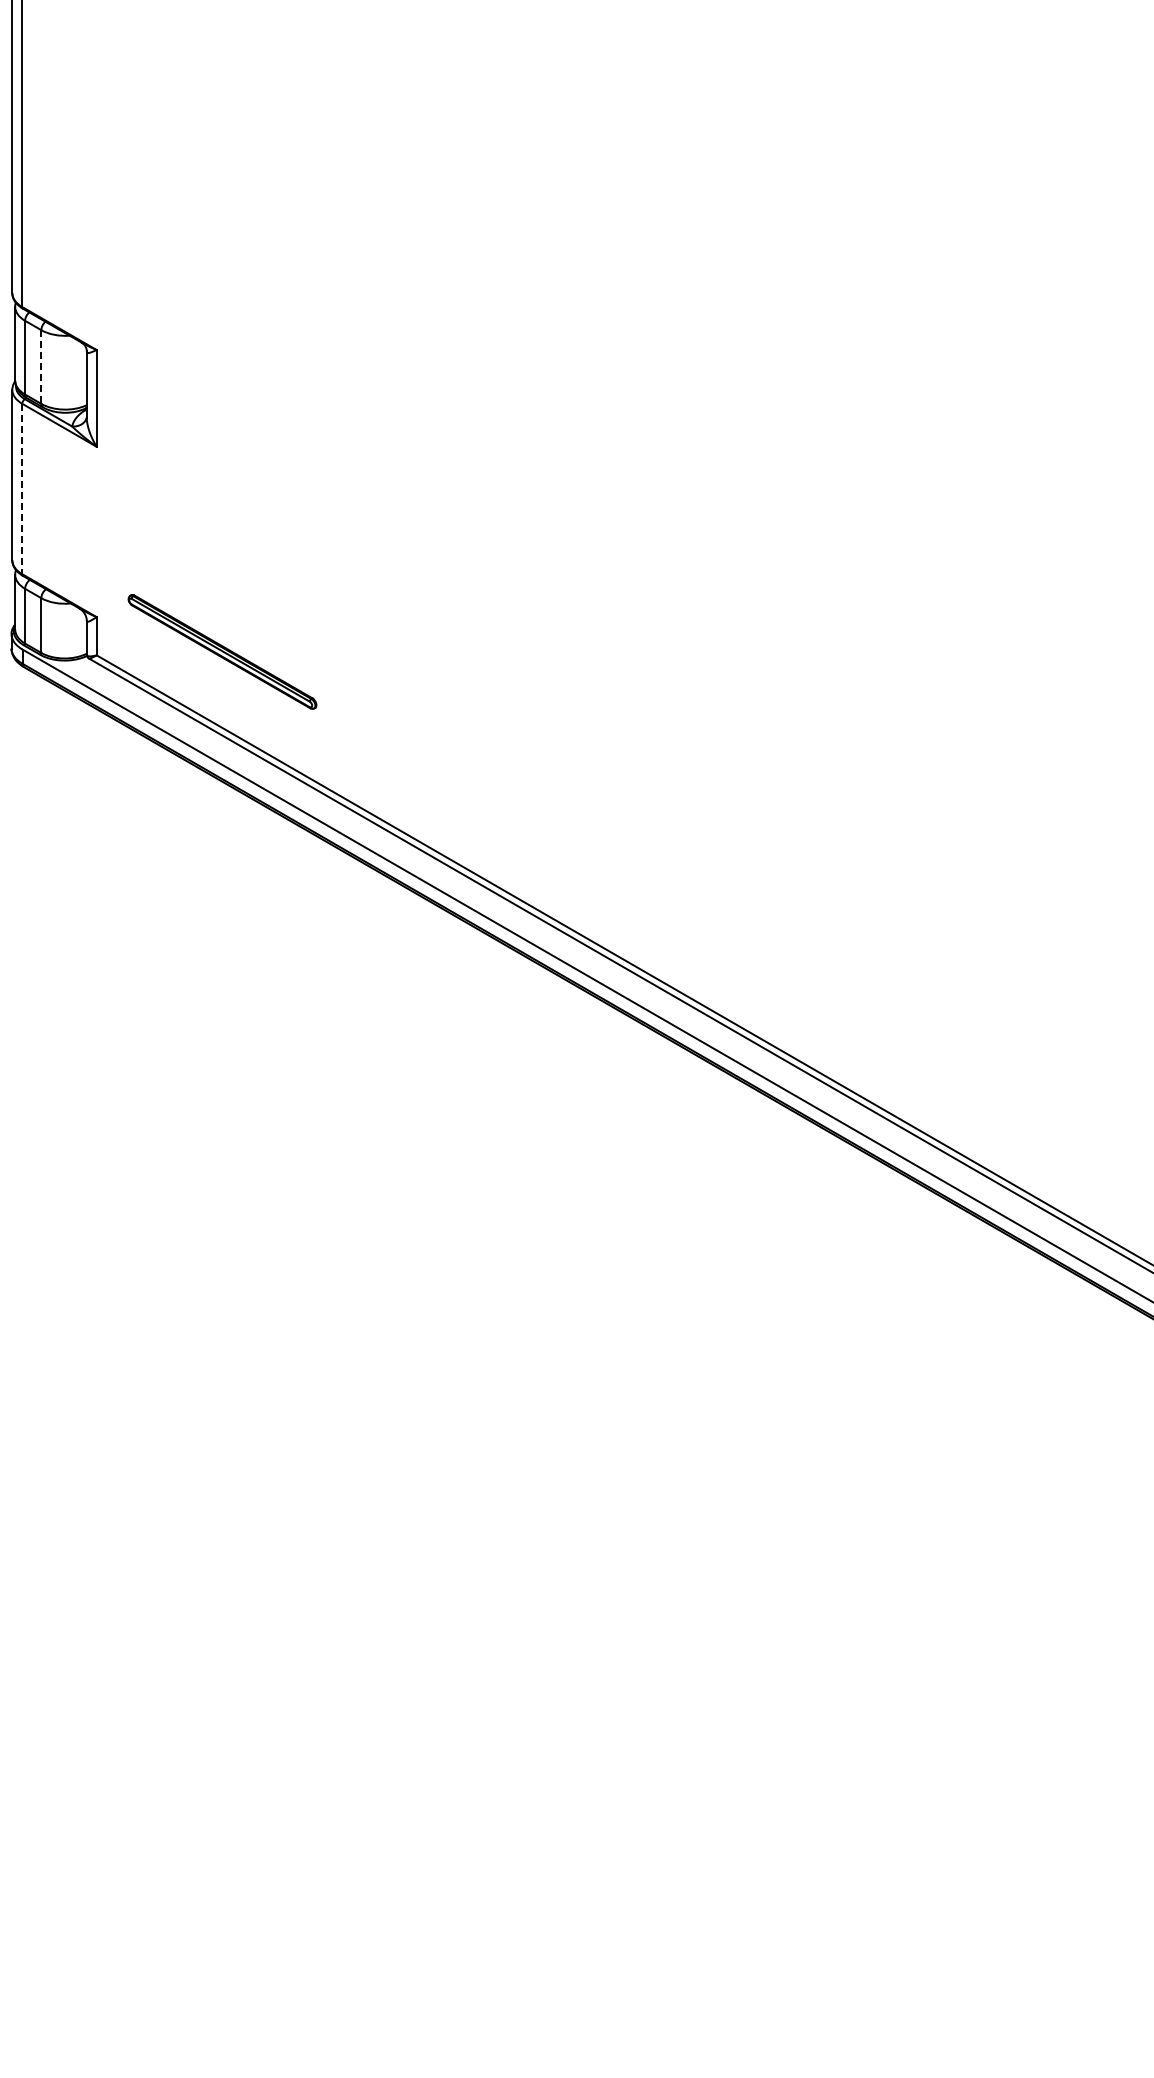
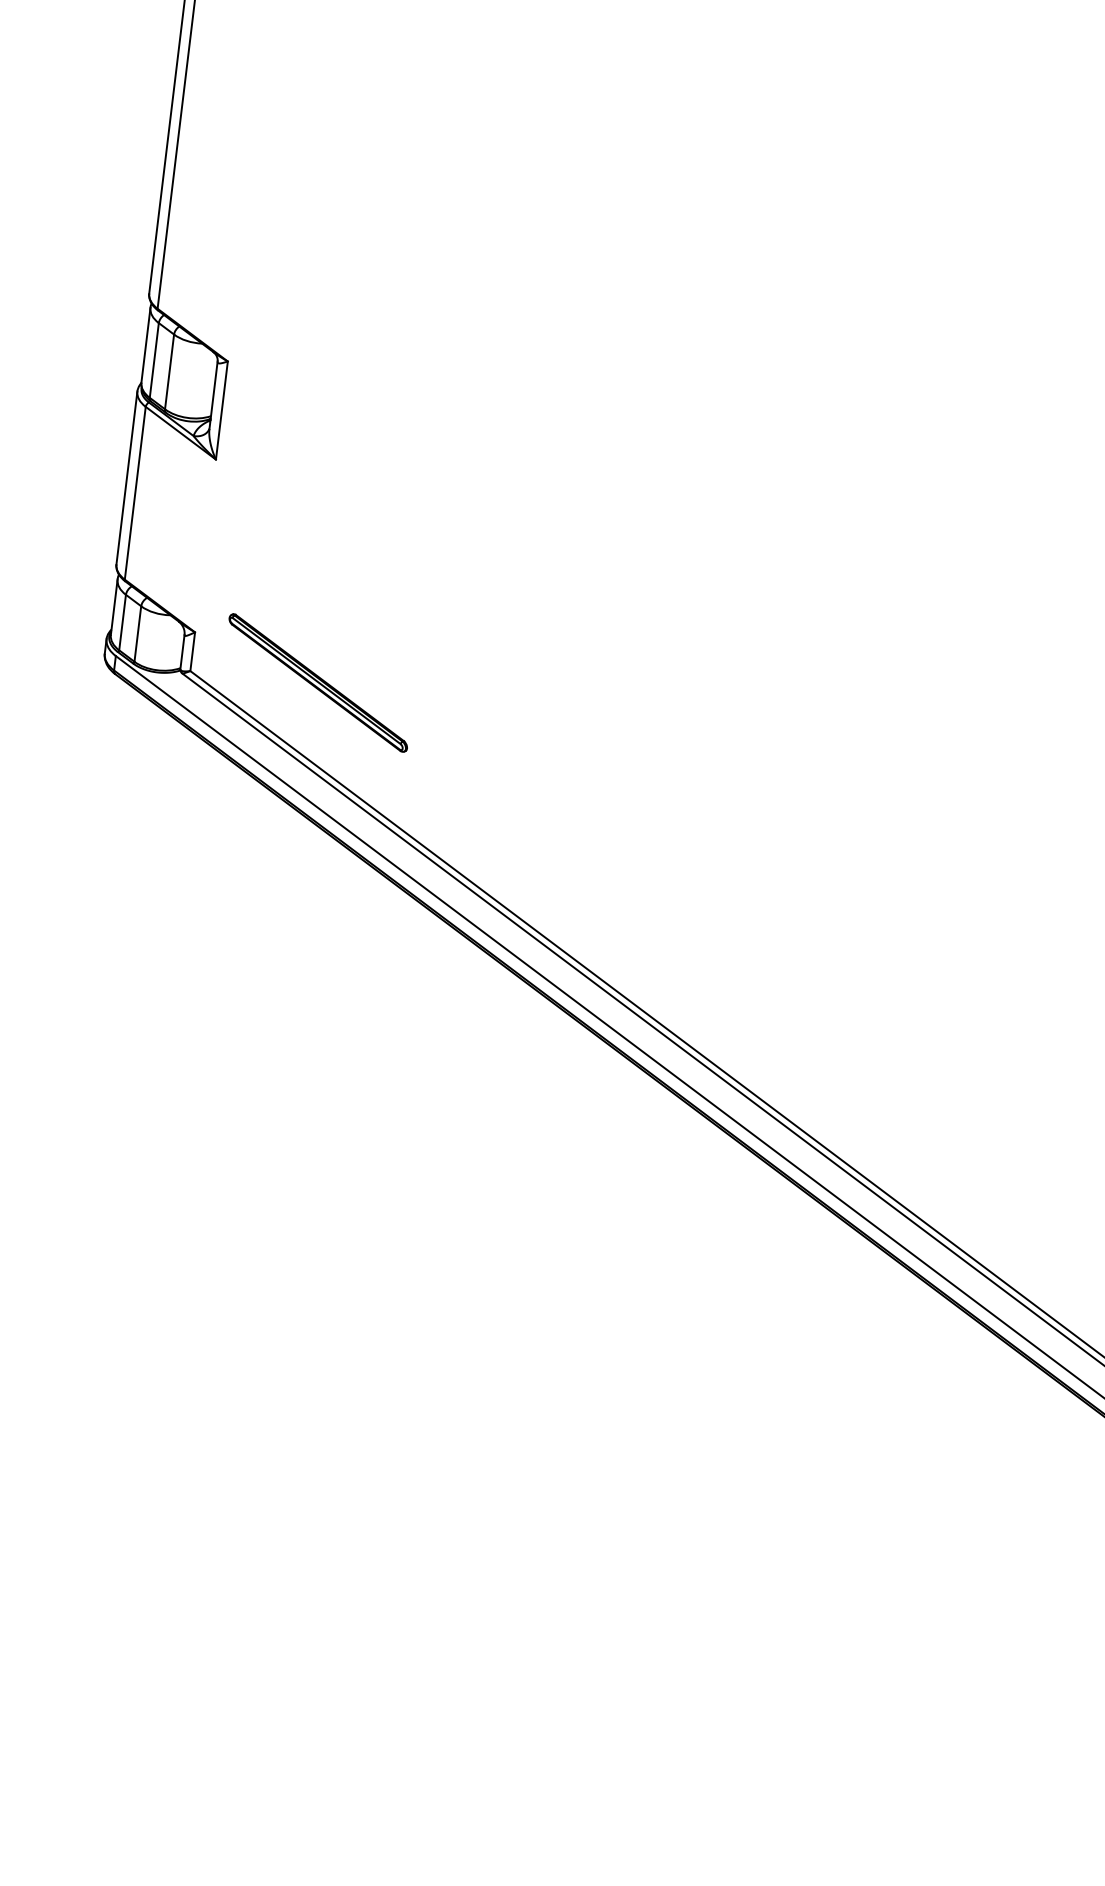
line: (41, 367) -> (169, 372), dashed -> solid
line: (22, 489) -> (135, 493), dashed -> solid

